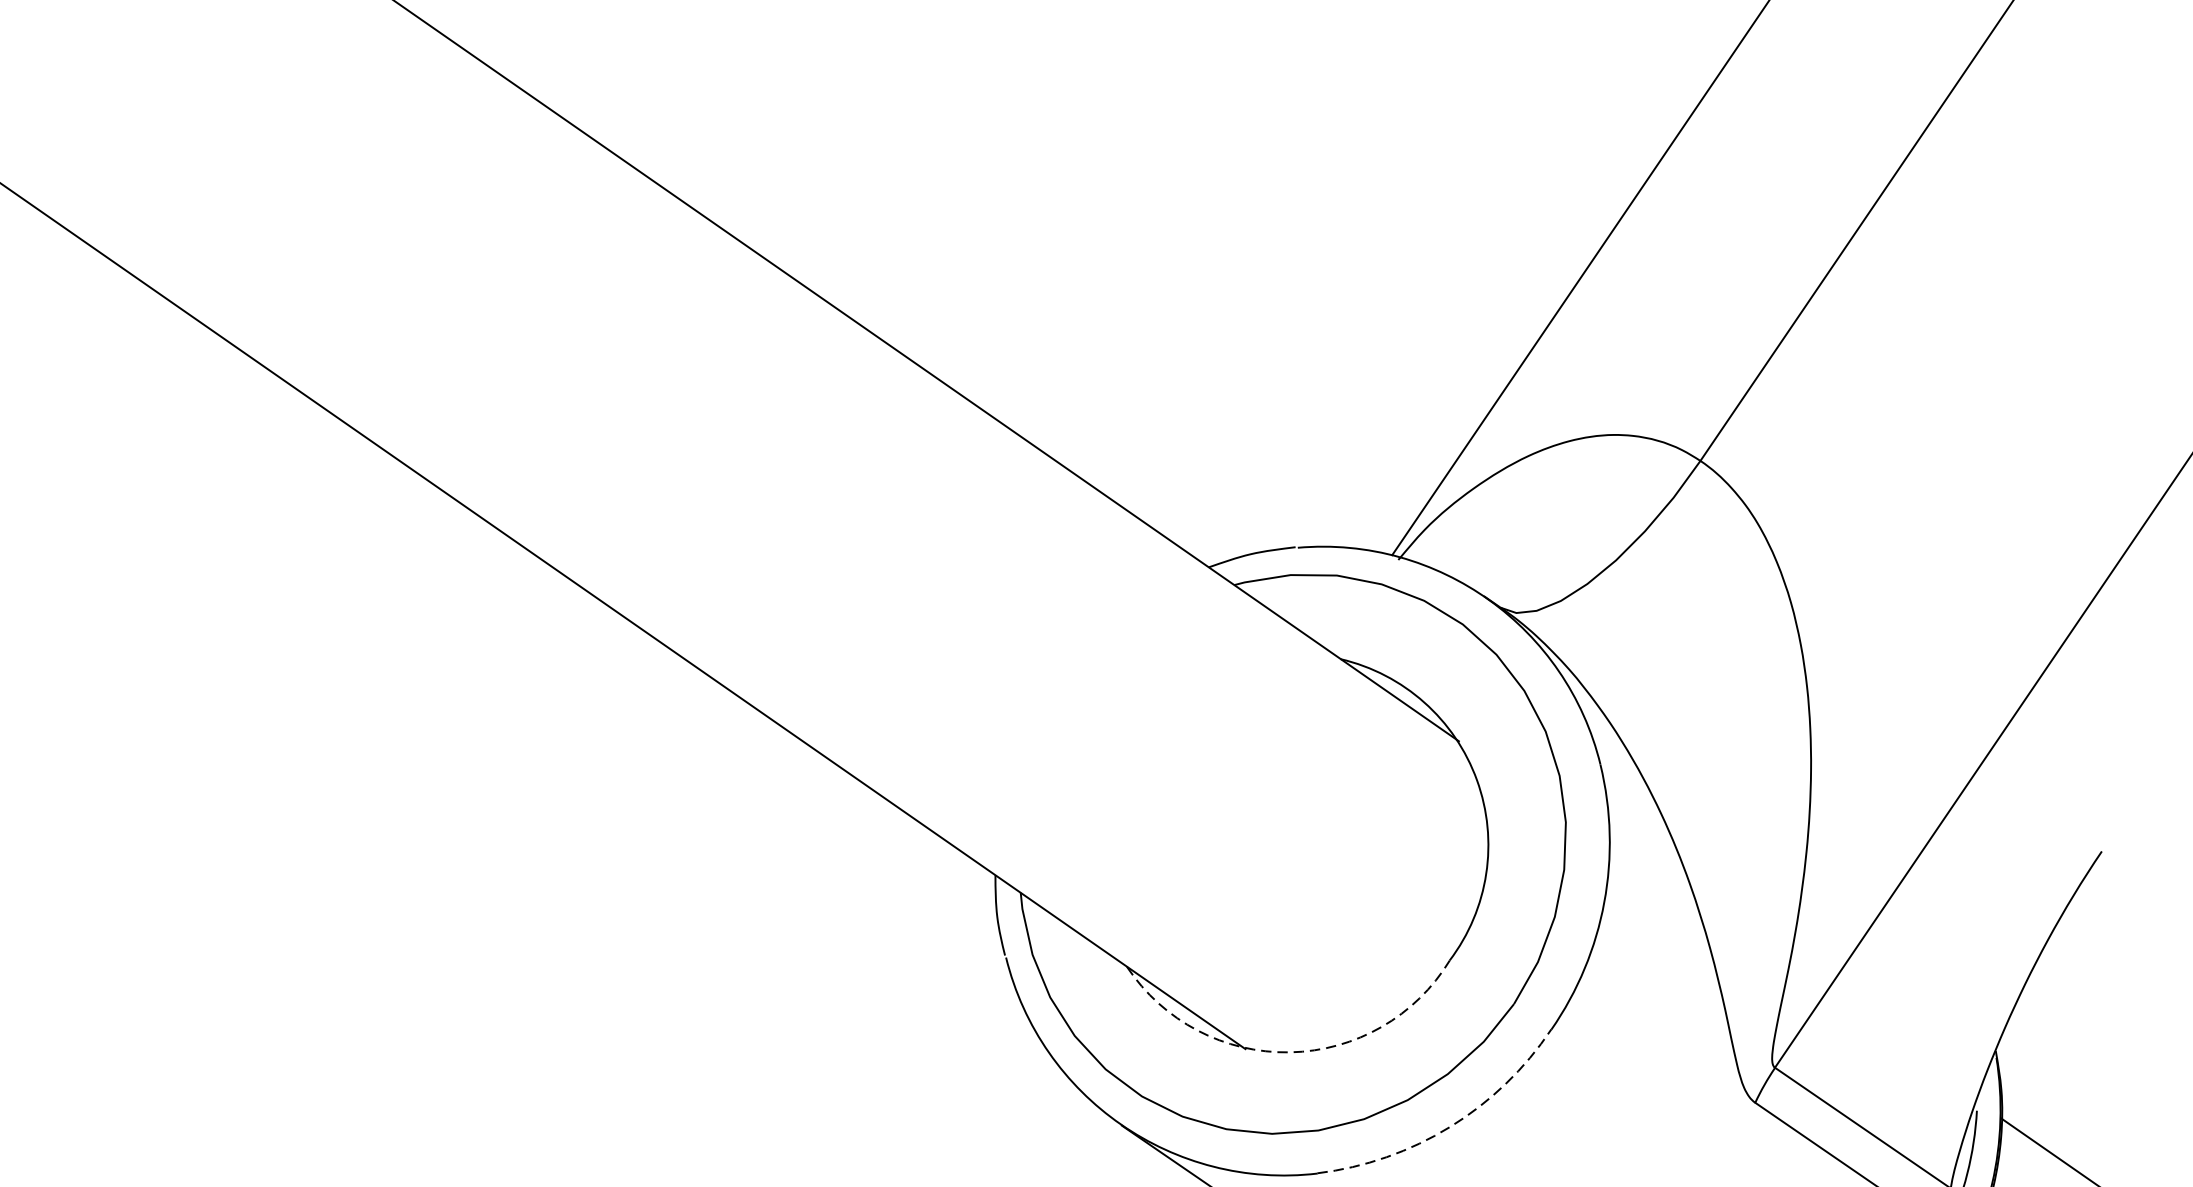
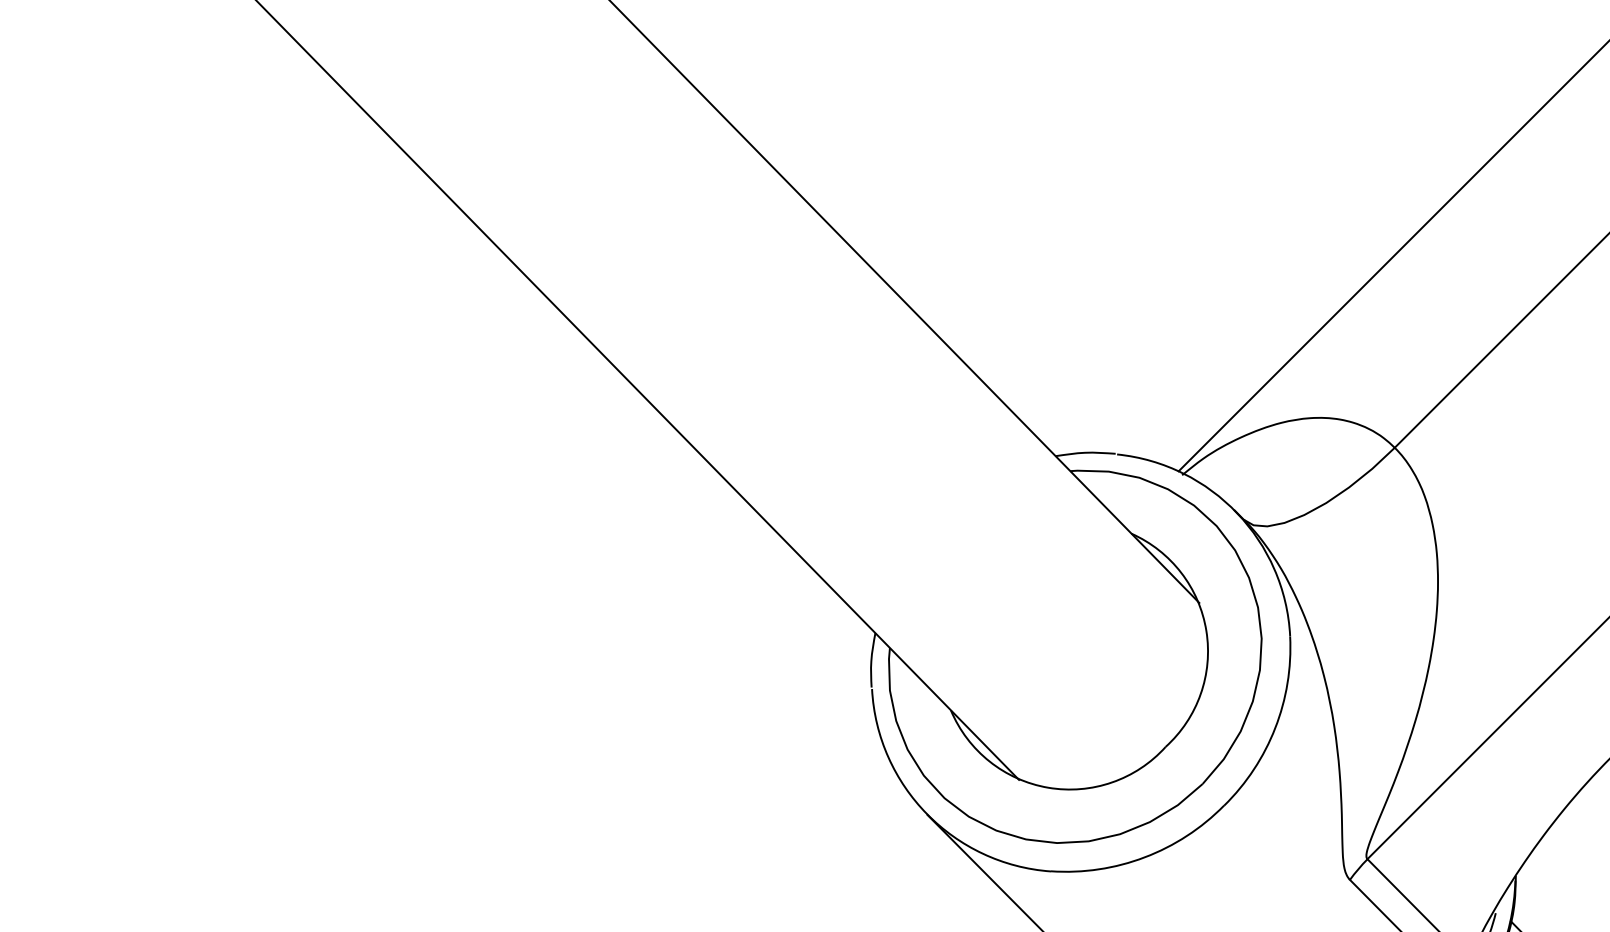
arc: (1290, 1051) -> (1048, 787), dashed -> solid
arc: (1449, 1127) -> (1144, 857), dashed -> solid

